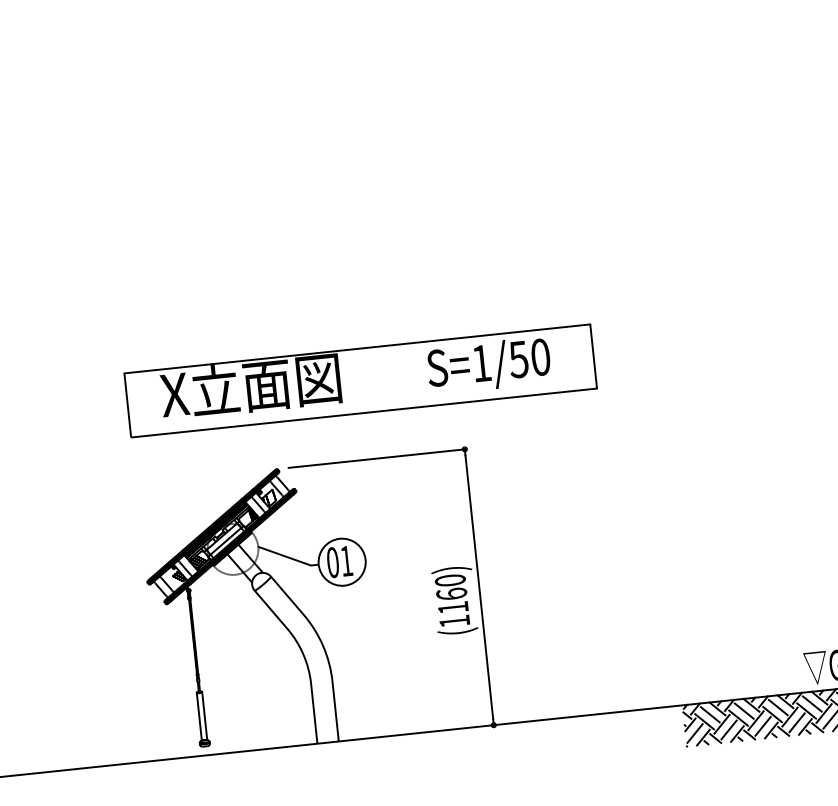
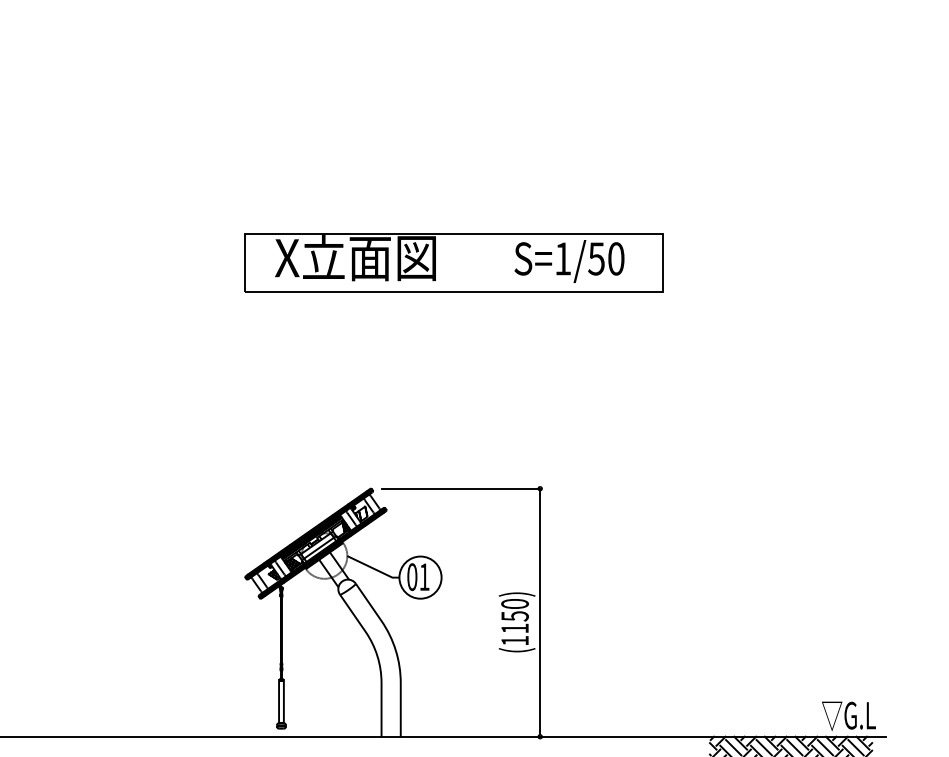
part: (360, 380) -> (453, 262), moved
text: (451, 594) -> (514, 616), (1160) -> (1150)

